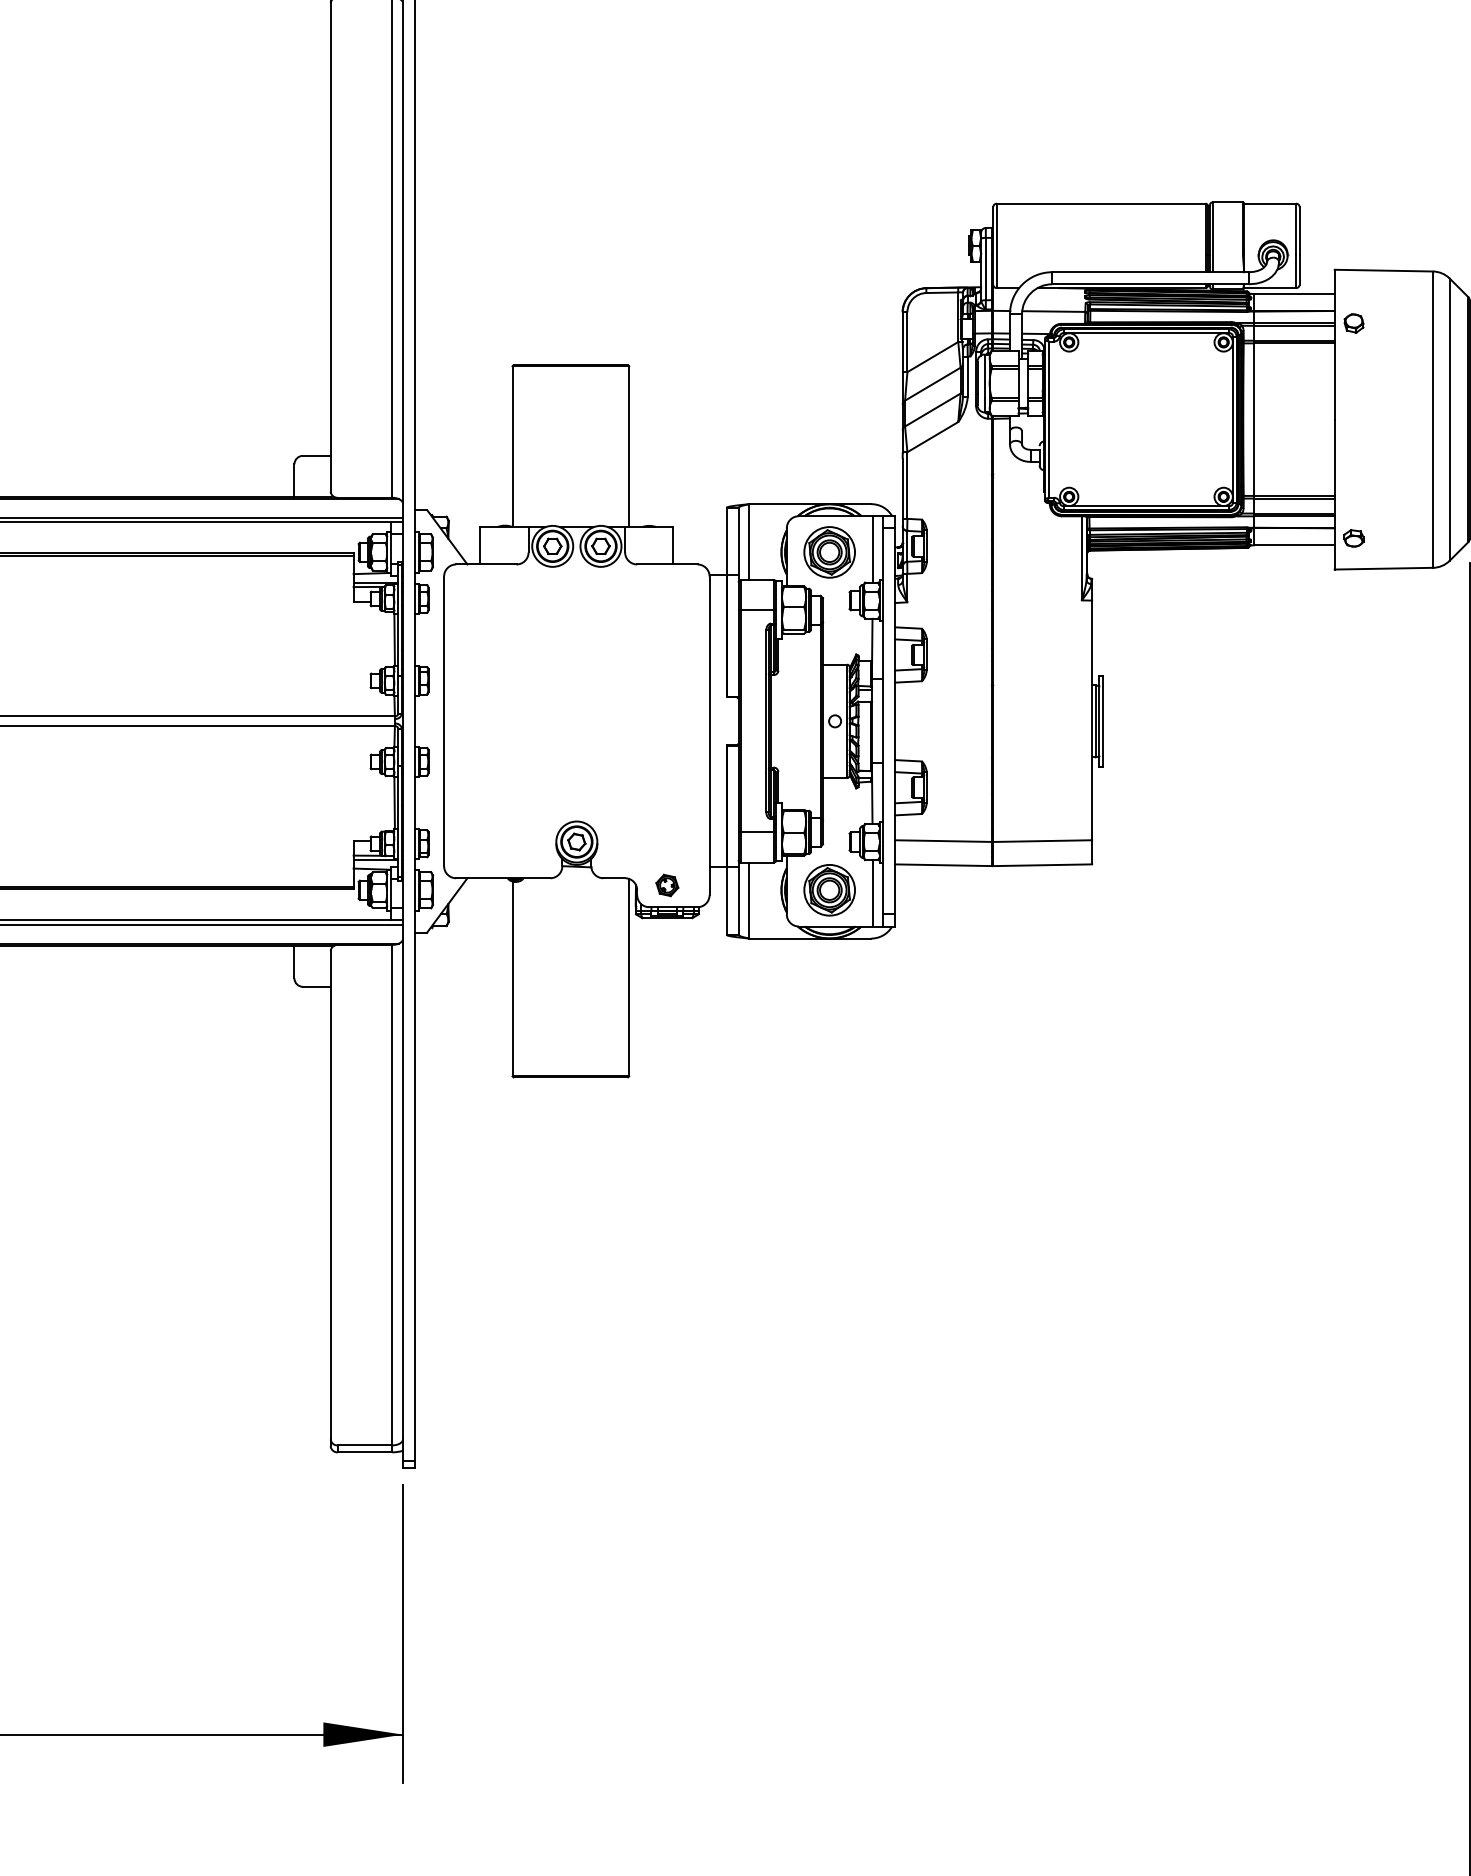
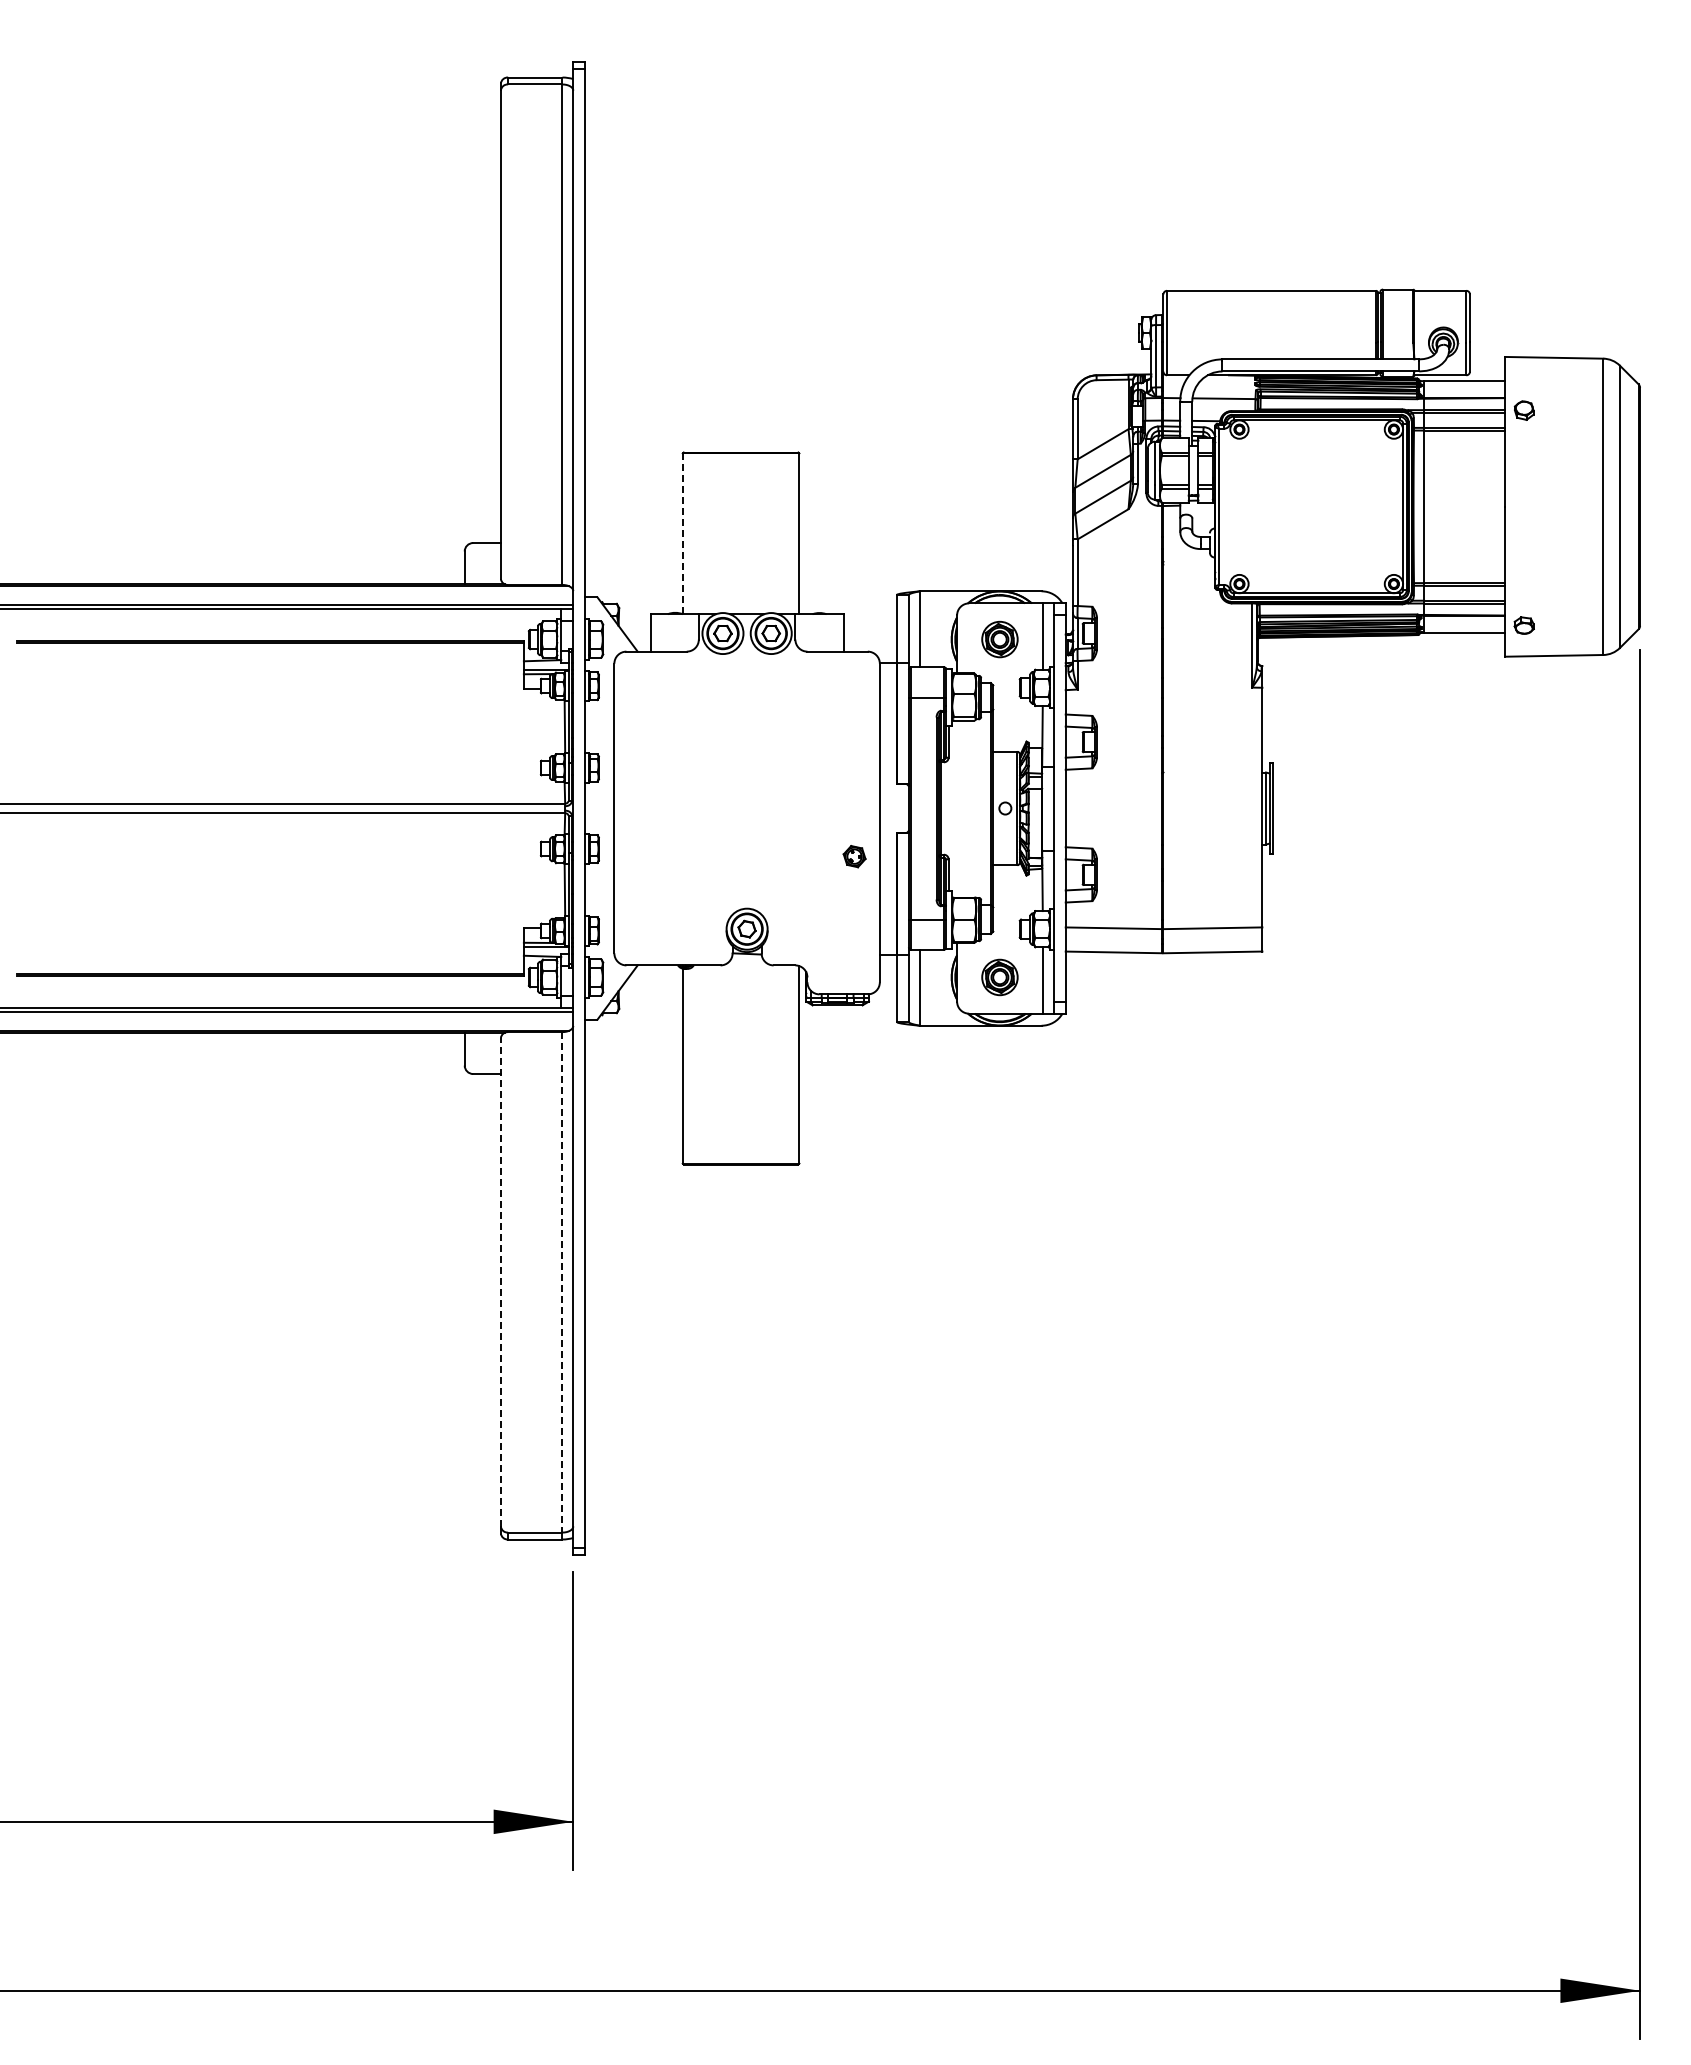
line: (512, 447) -> (682, 534), solid -> dashed
part: (829, 552) -> (999, 639), size x0.7
part: (667, 885) -> (854, 856), moved
part: (829, 890) -> (999, 977), size x0.7
line: (330, 1194) -> (500, 1281), solid -> dashed
line: (392, 1195) -> (562, 1282), solid -> dashed

